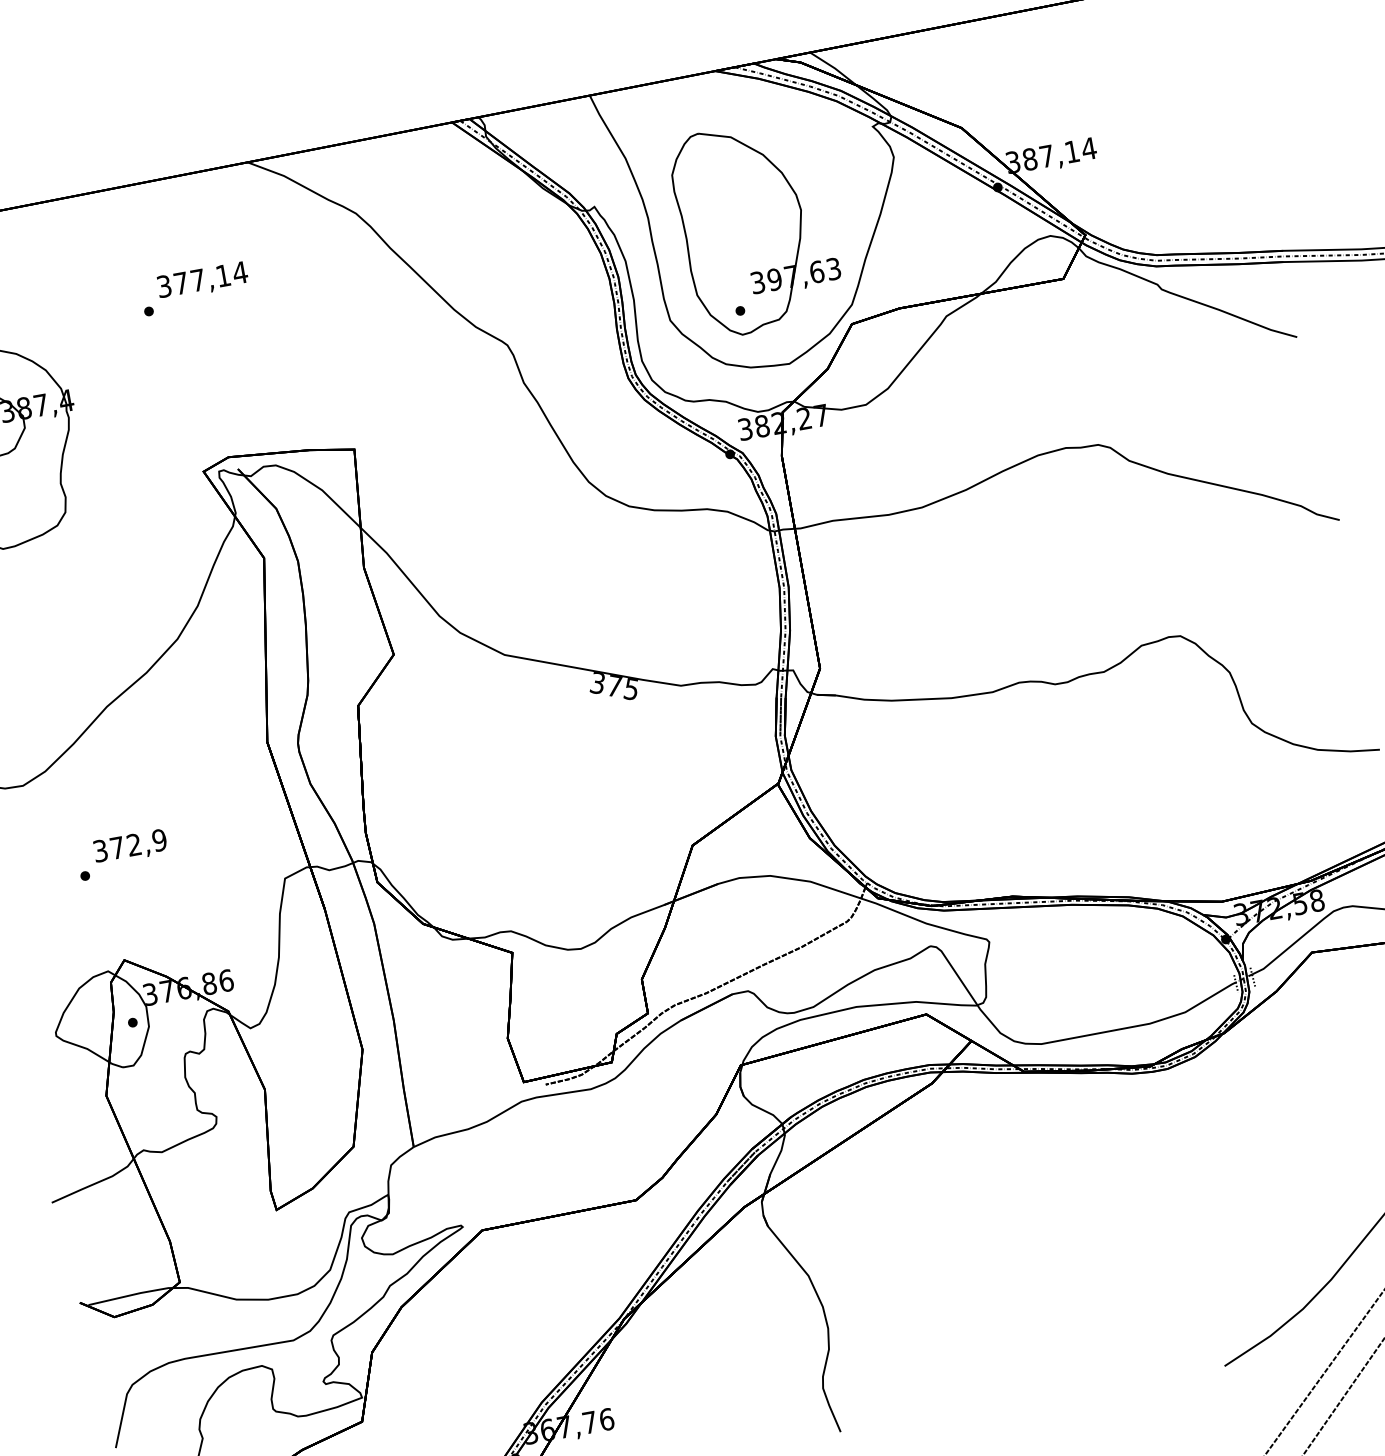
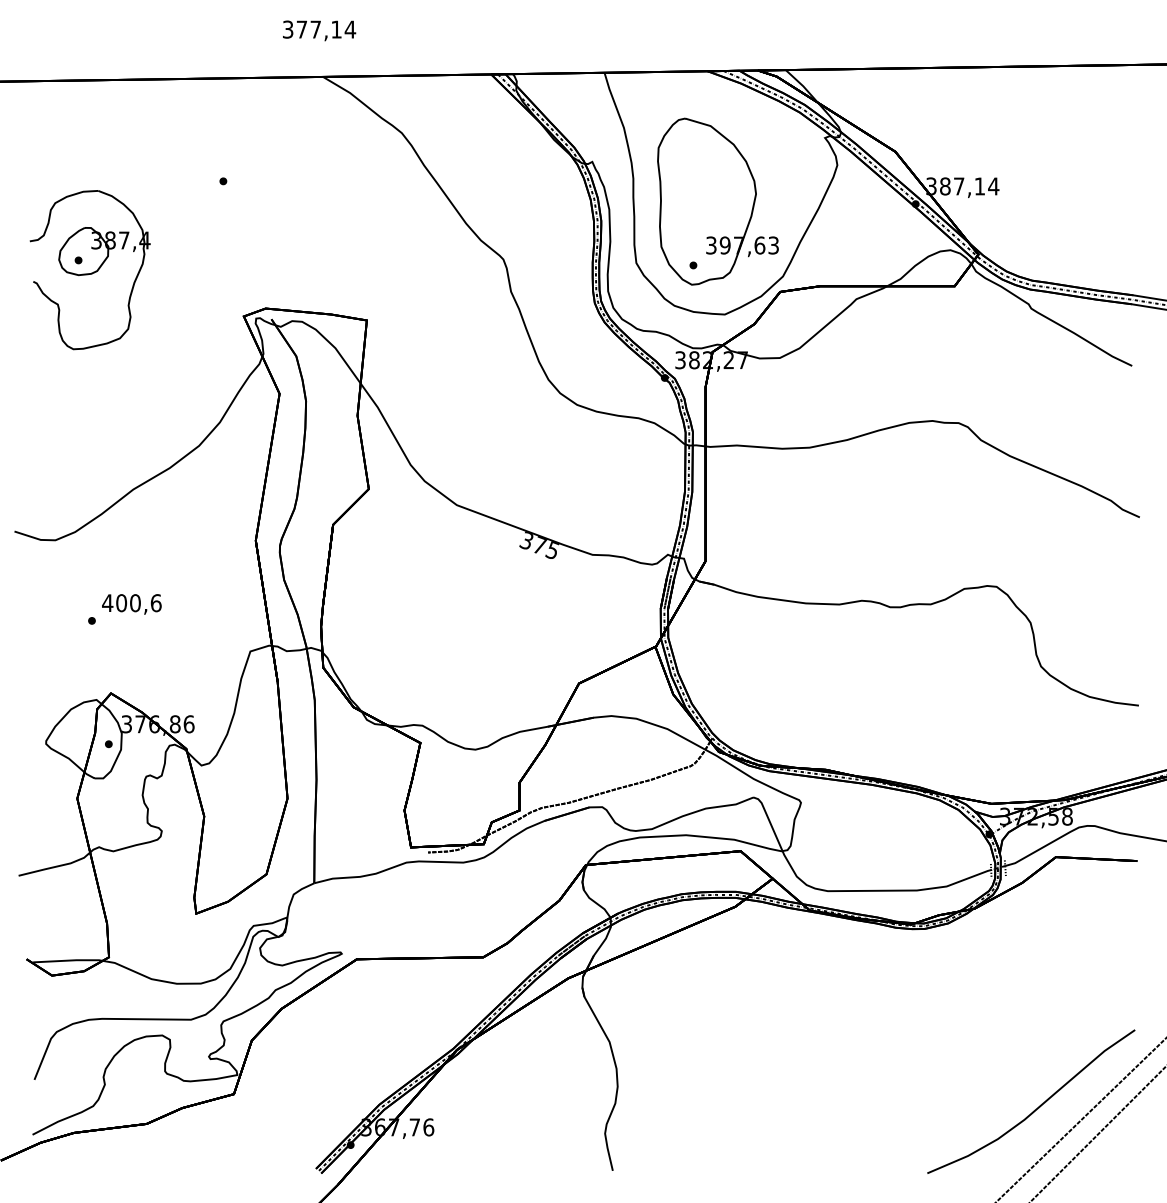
text: (202, 280) -> (319, 30), moved
text: (129, 846) -> (131, 603), 372,9 -> 400,6

